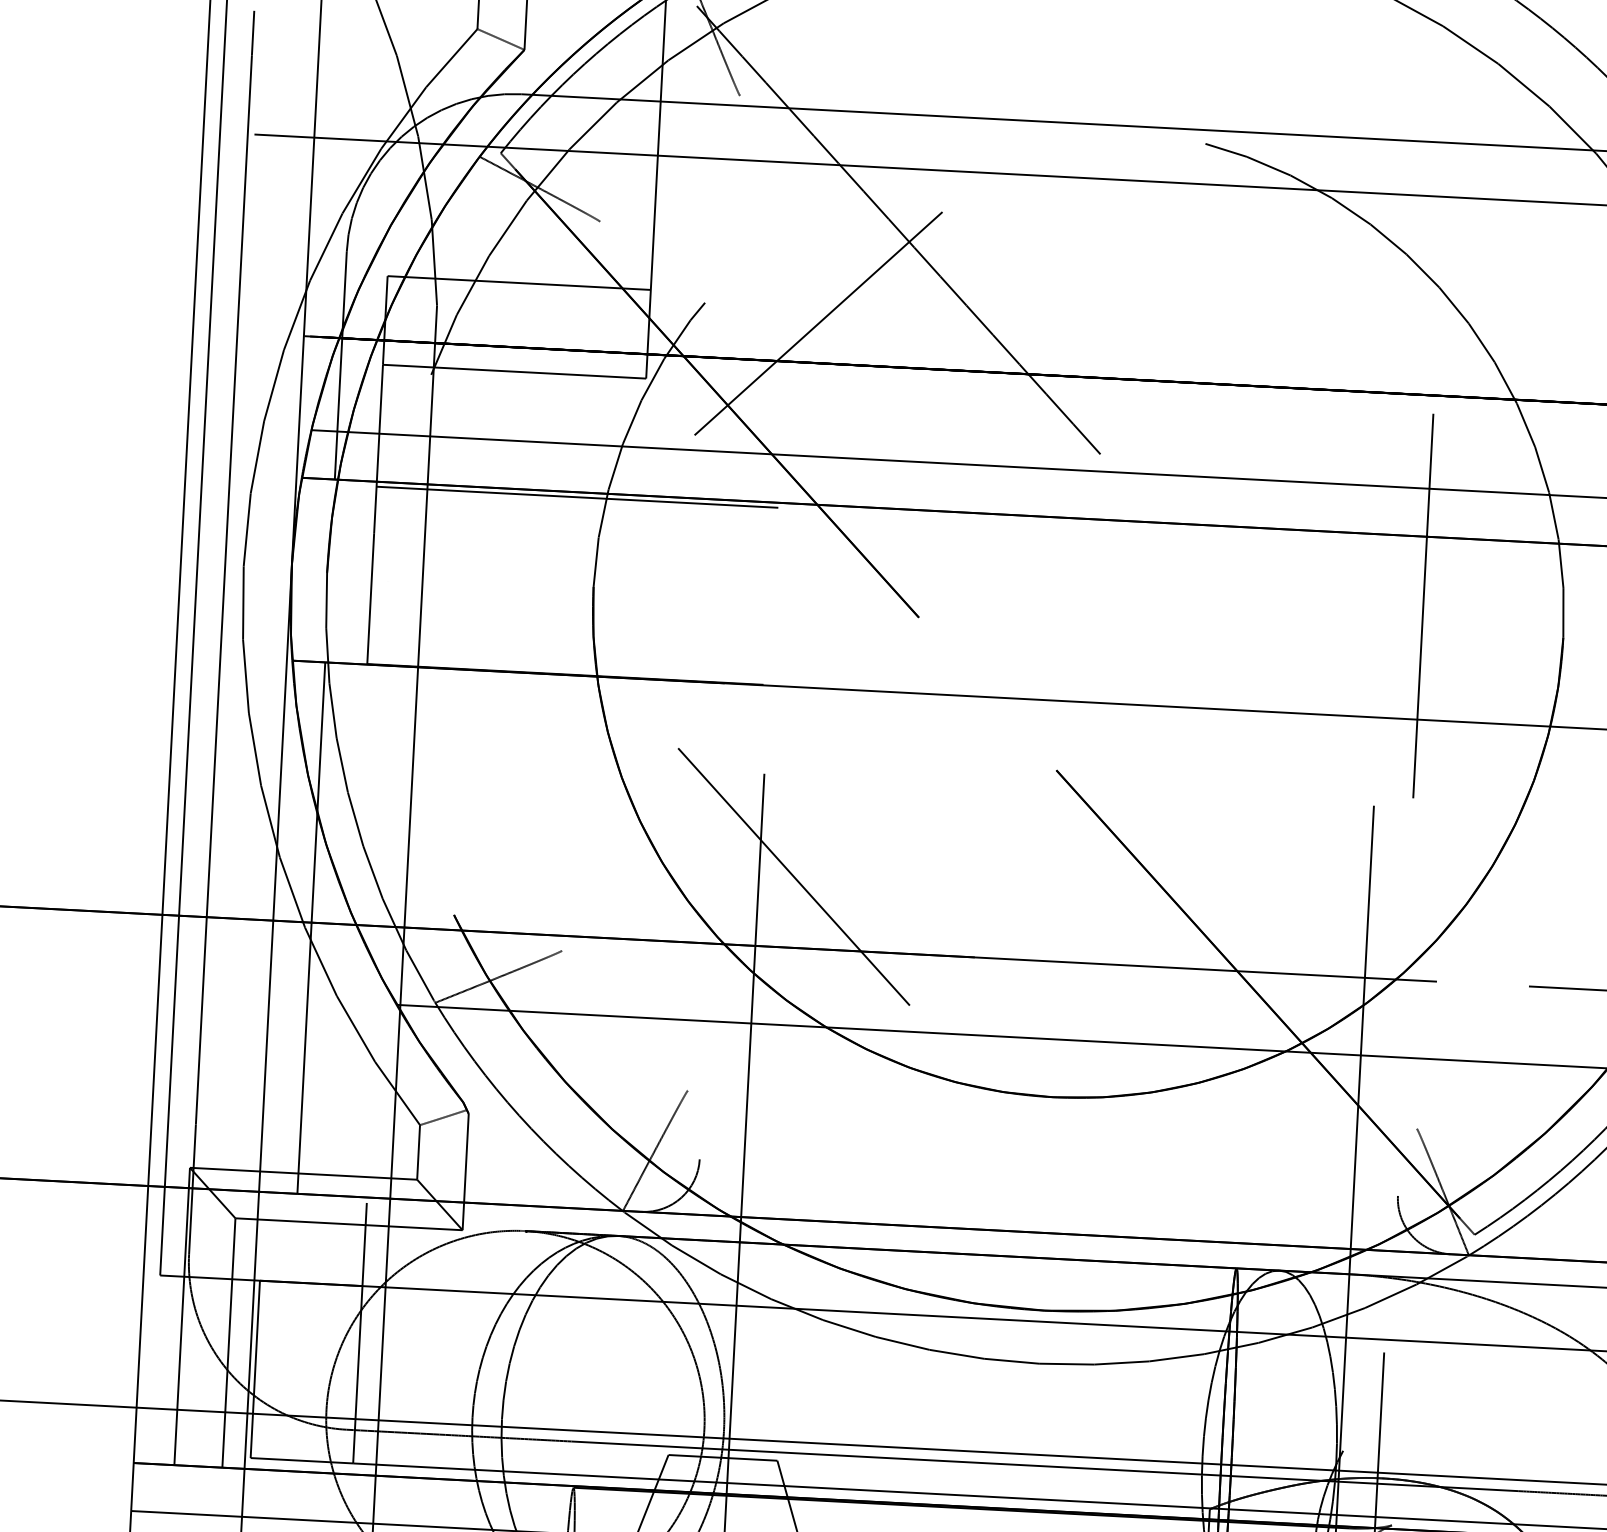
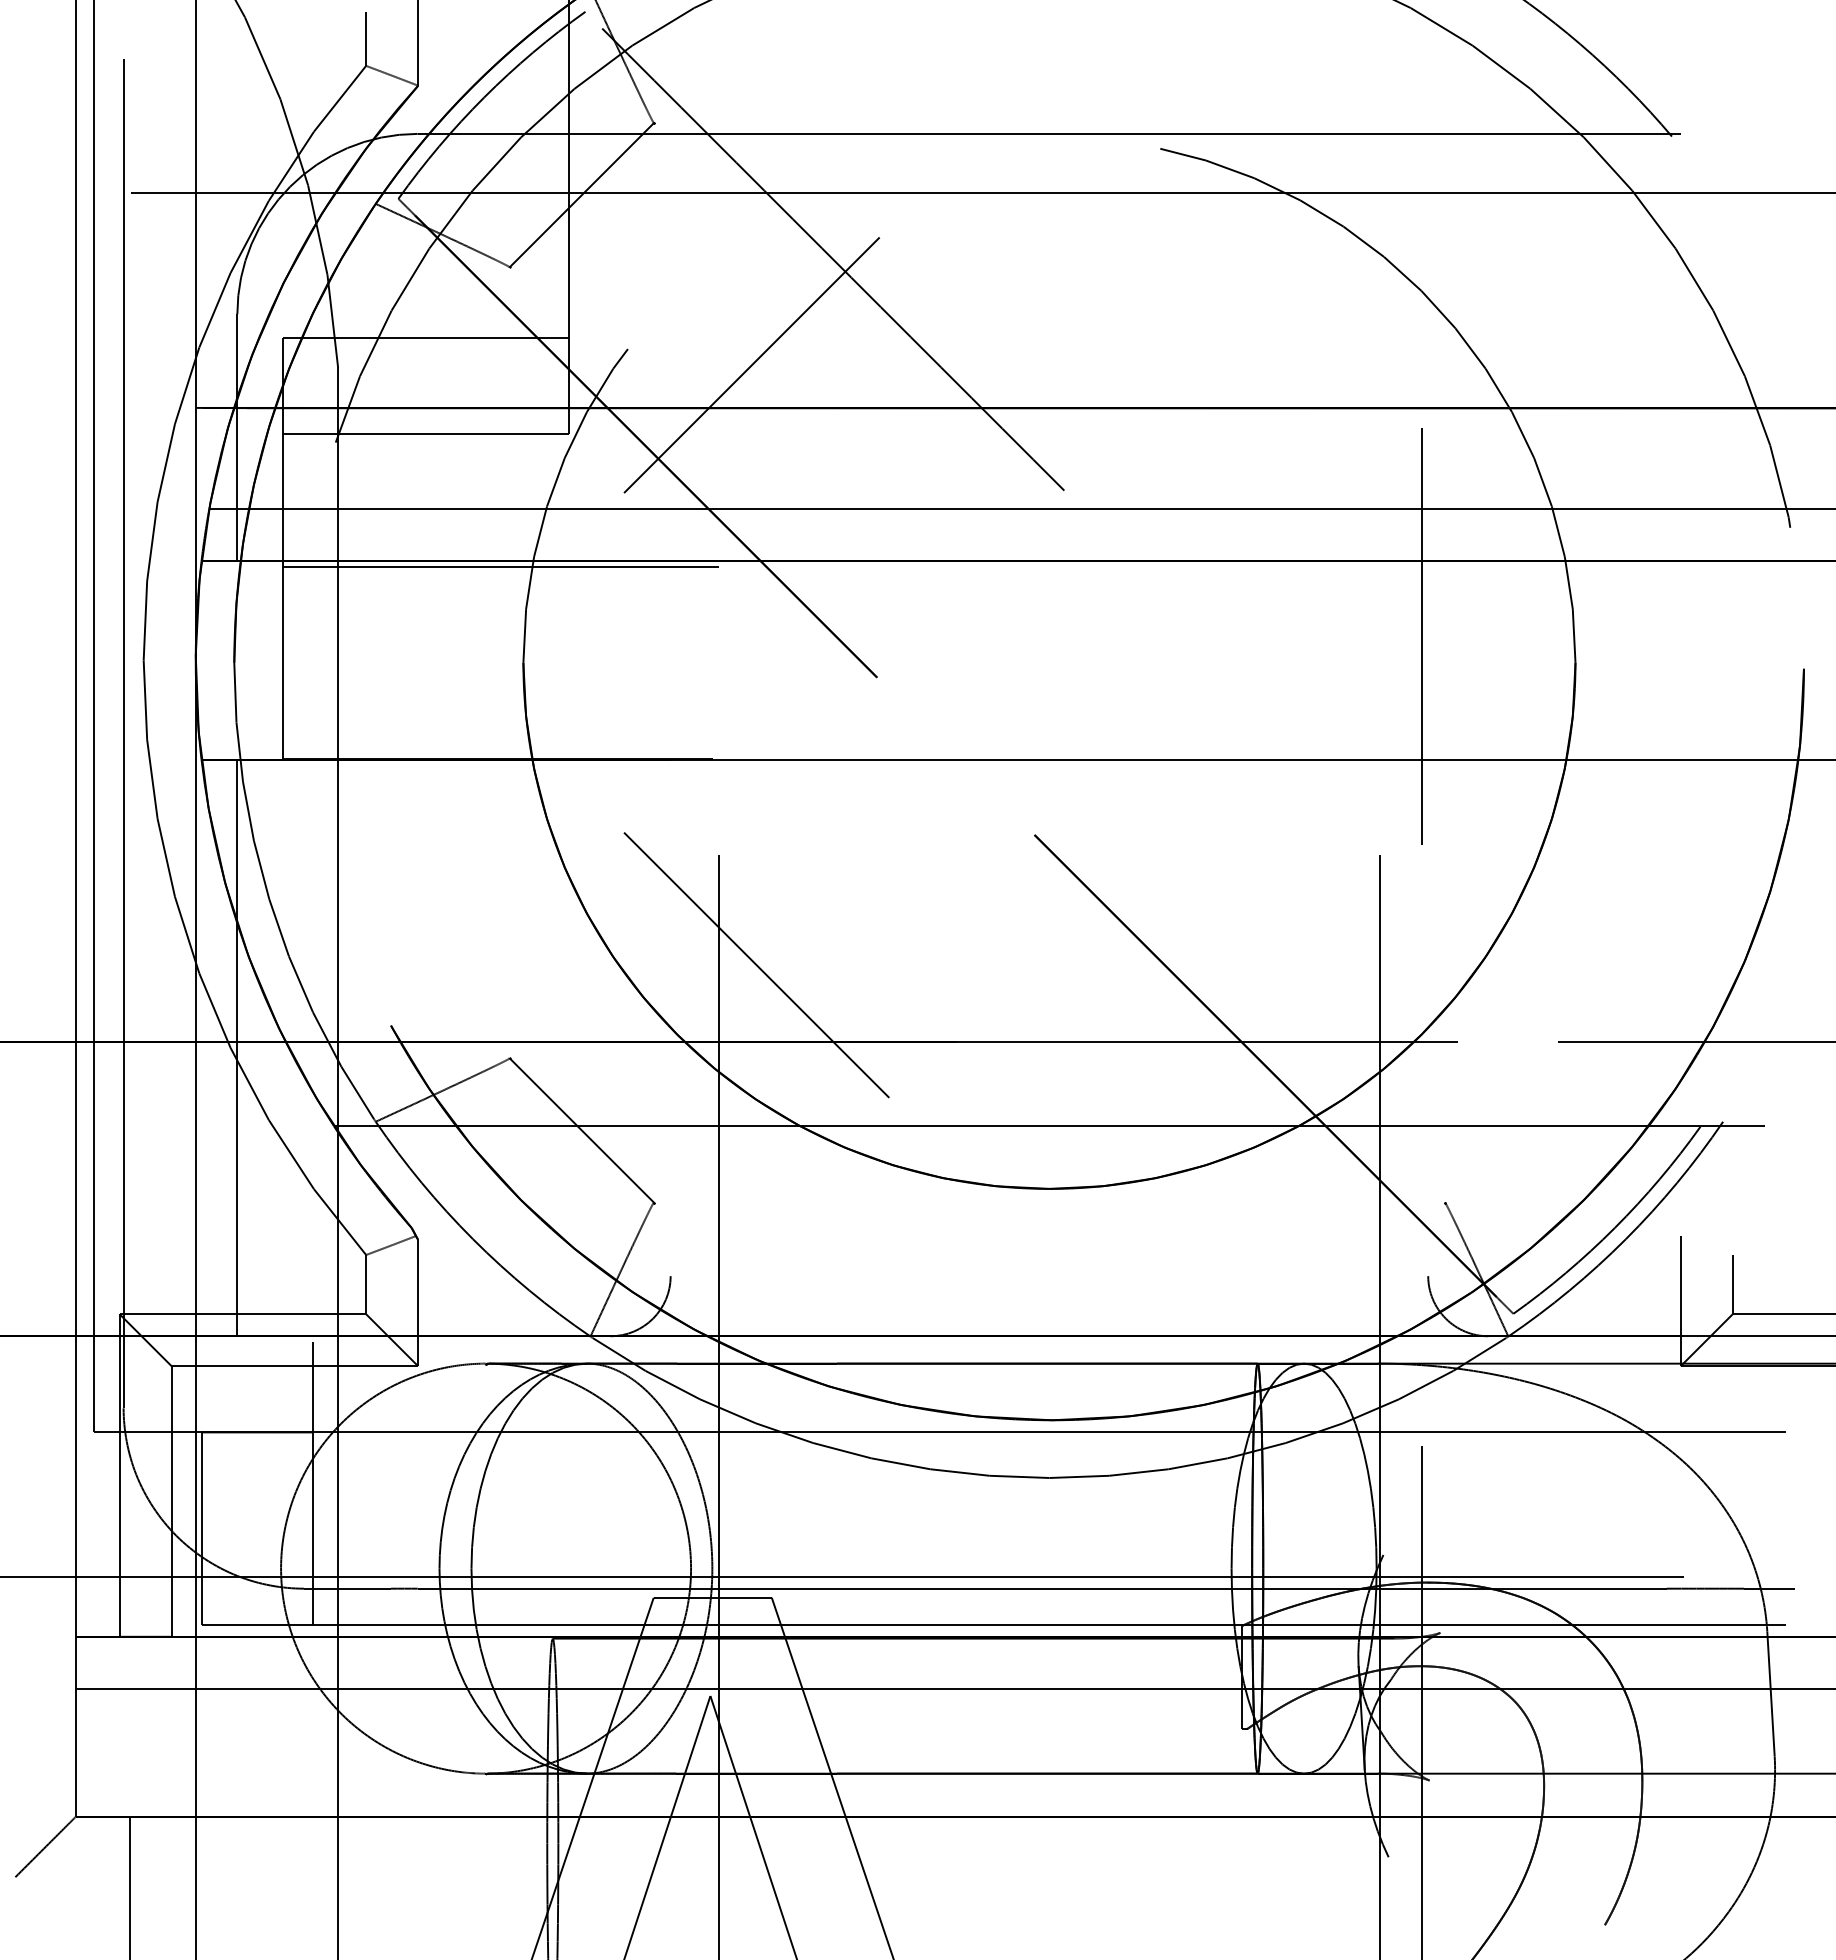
line: (669, 158) -> (581, 195), added
line: (624, 1020) -> (581, 1130), added

